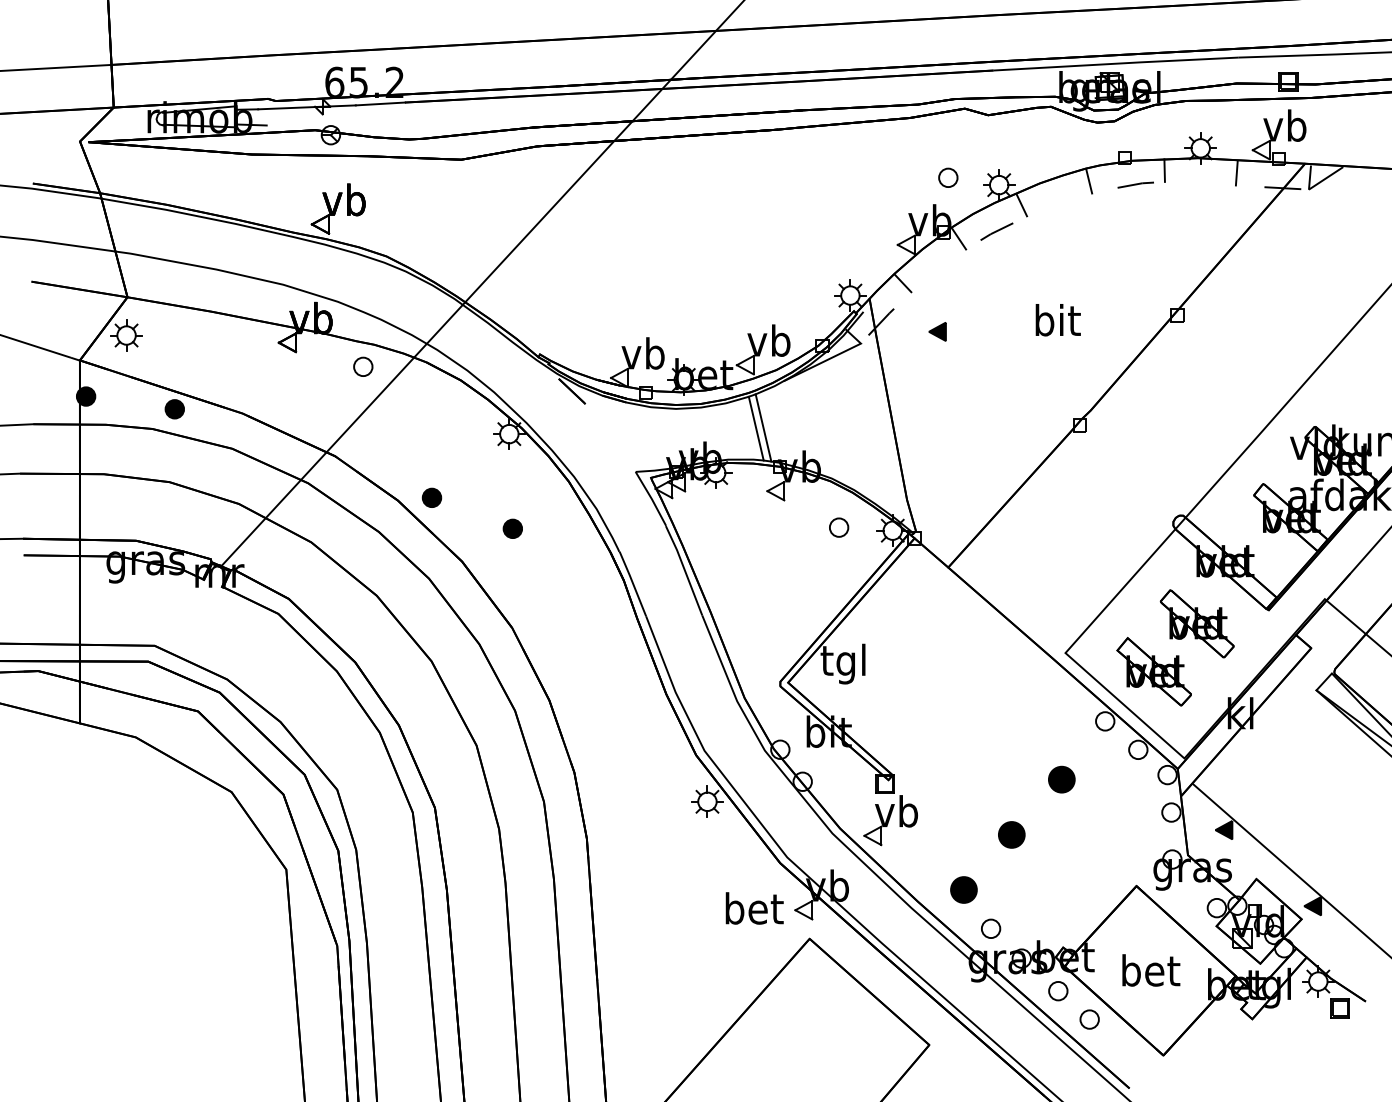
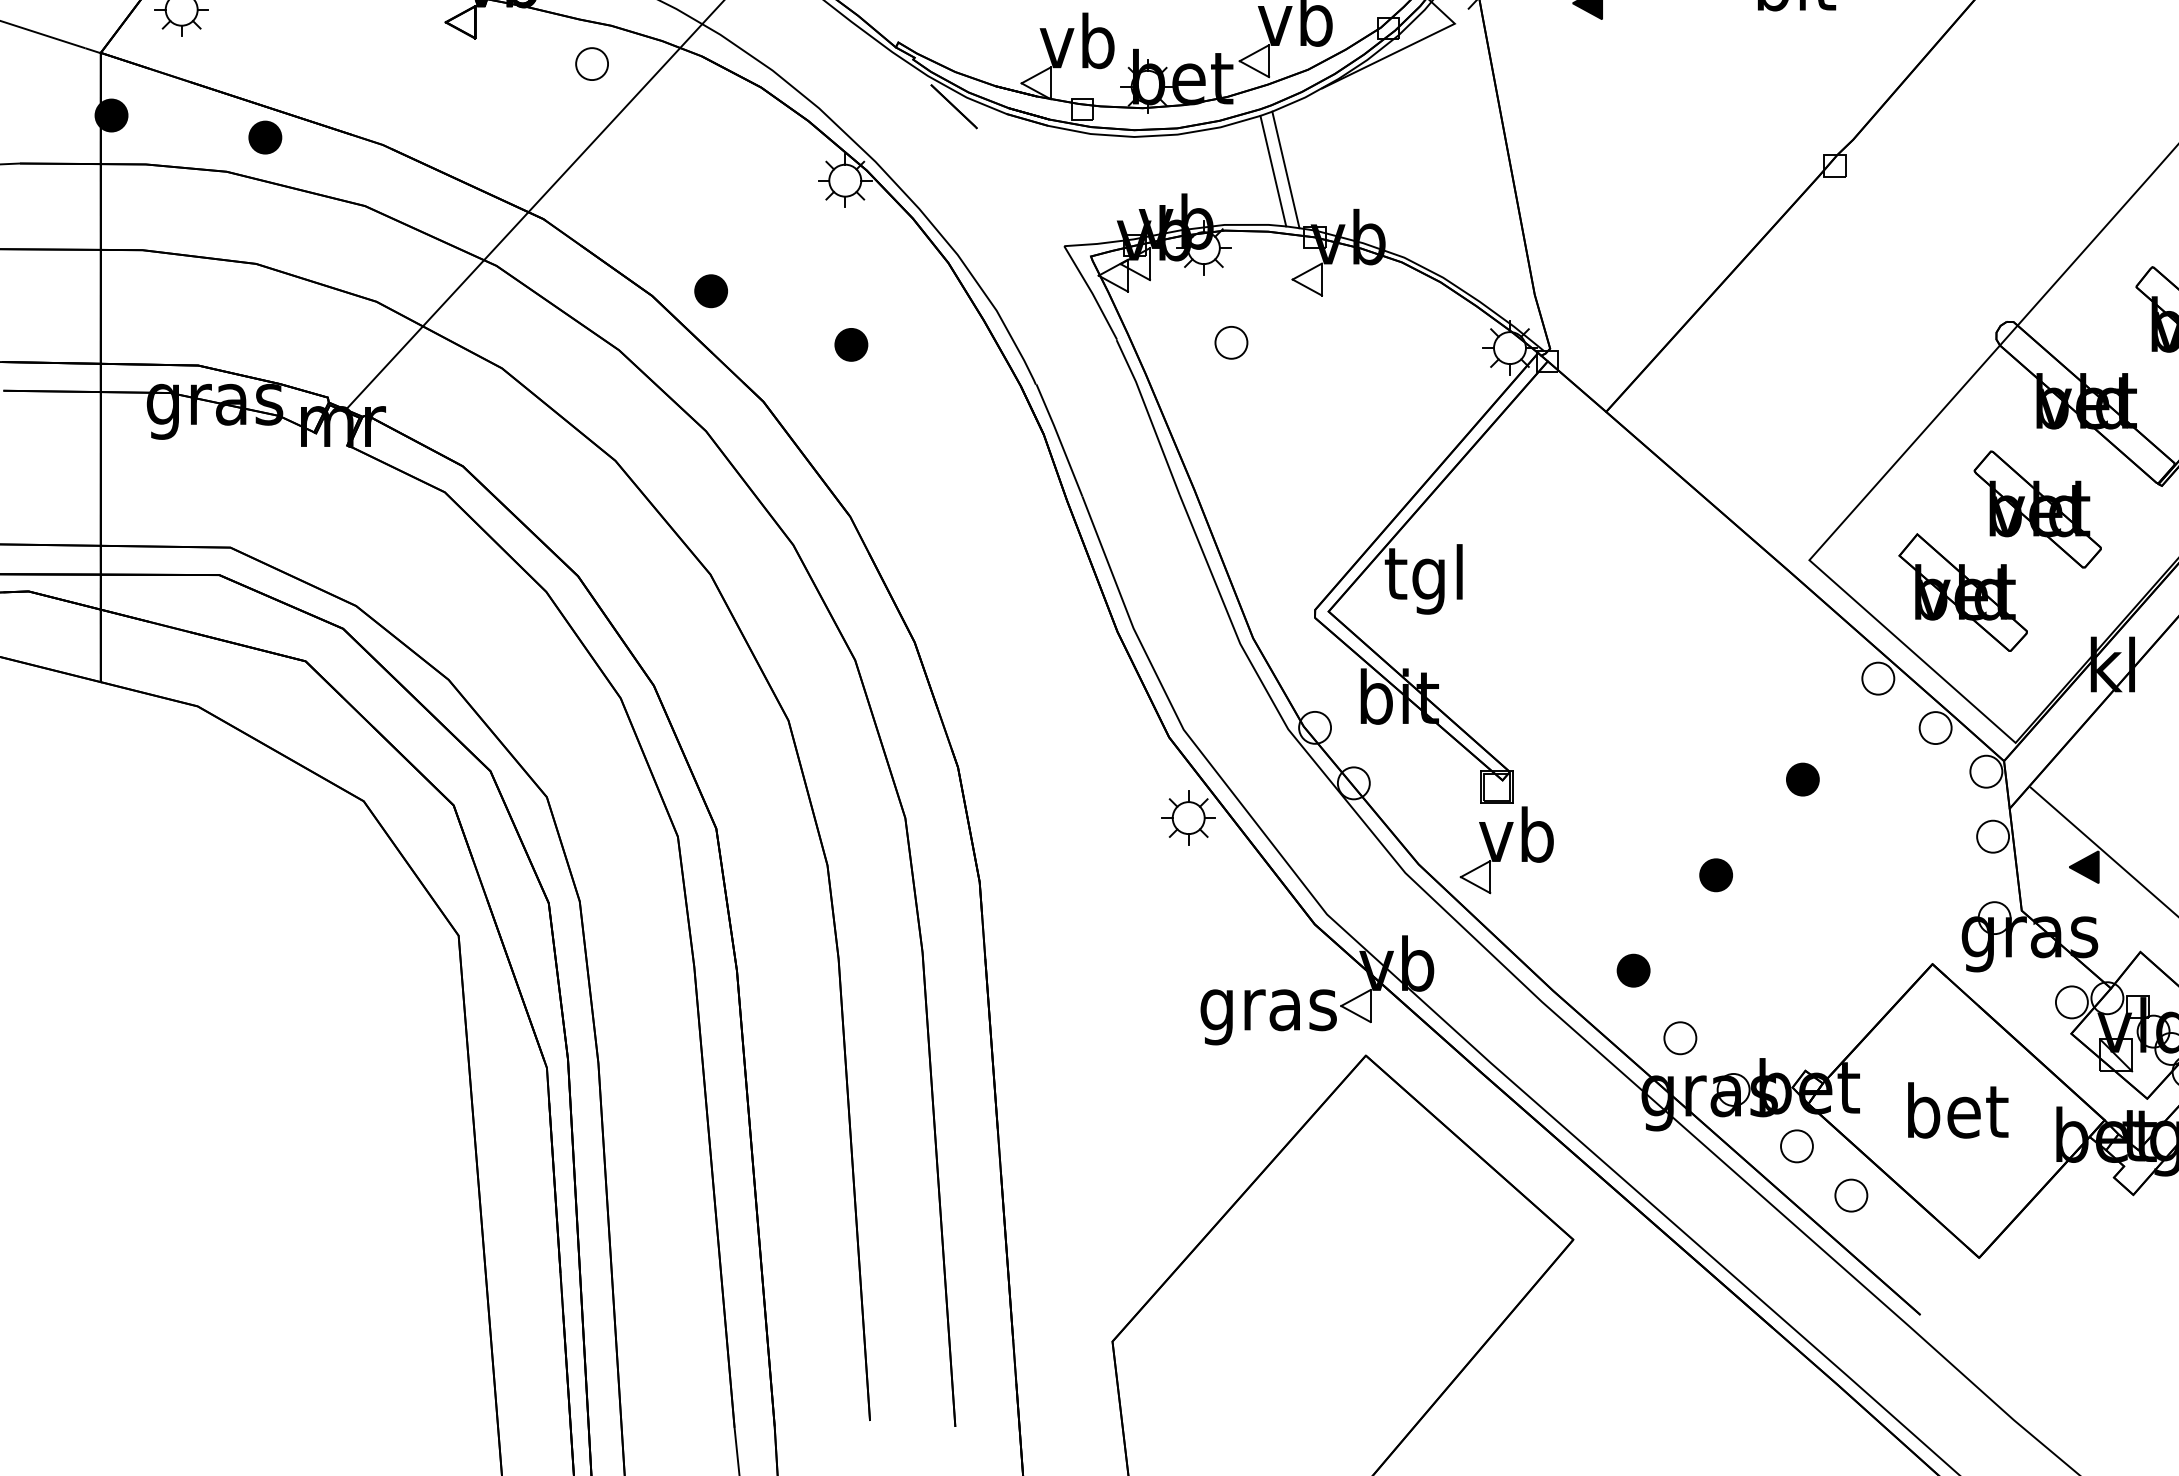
part: (839, 527) -> (1232, 342), moved
part: (1061, 779) -> (1802, 779), size x0.71
part: (1011, 834) -> (1715, 874), size x0.71
part: (964, 889) -> (1634, 970), size x0.71
text: (753, 912) -> (1268, 1009), bet -> gras

